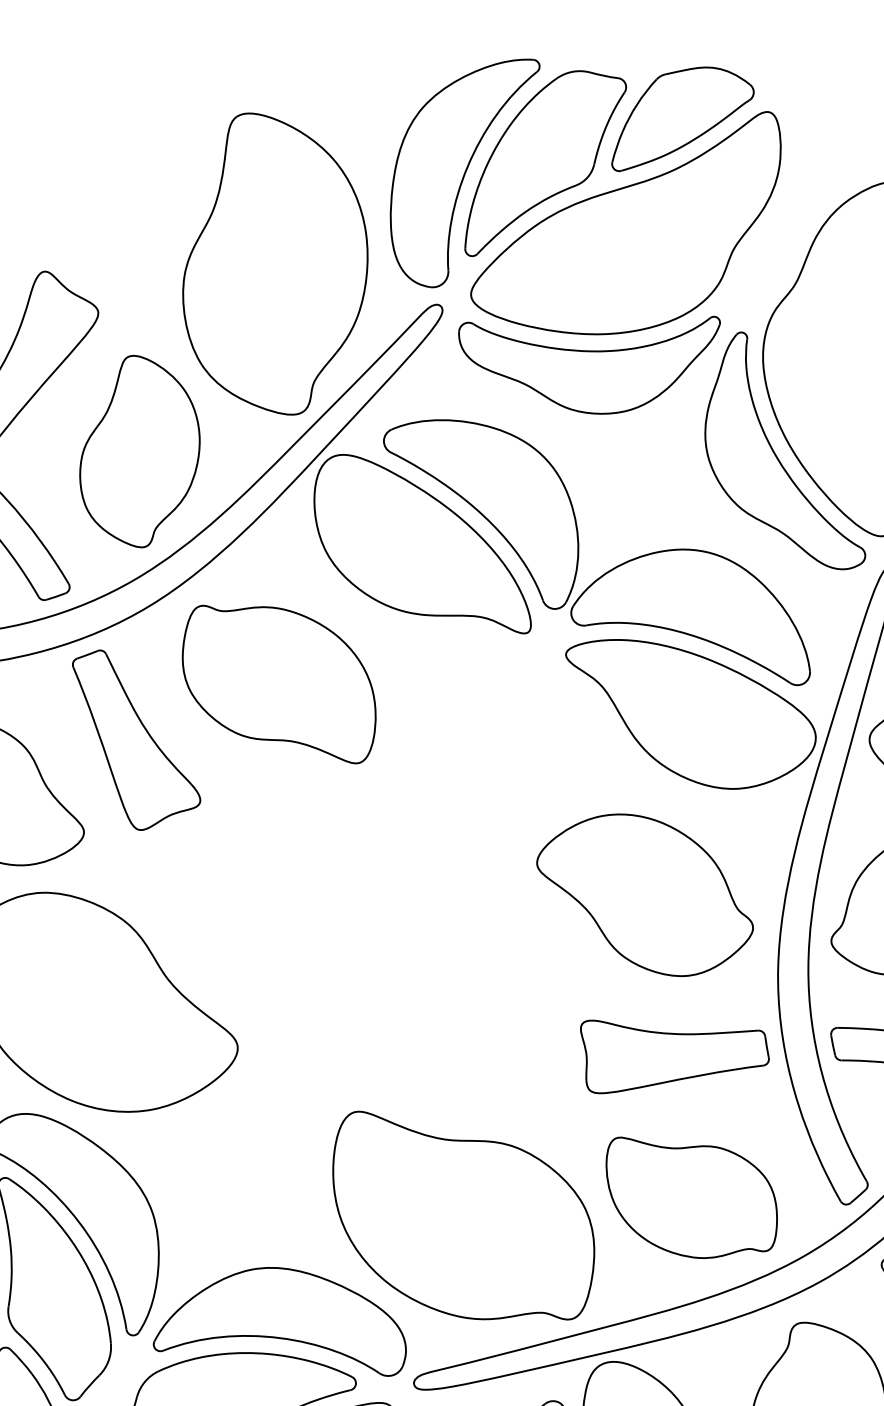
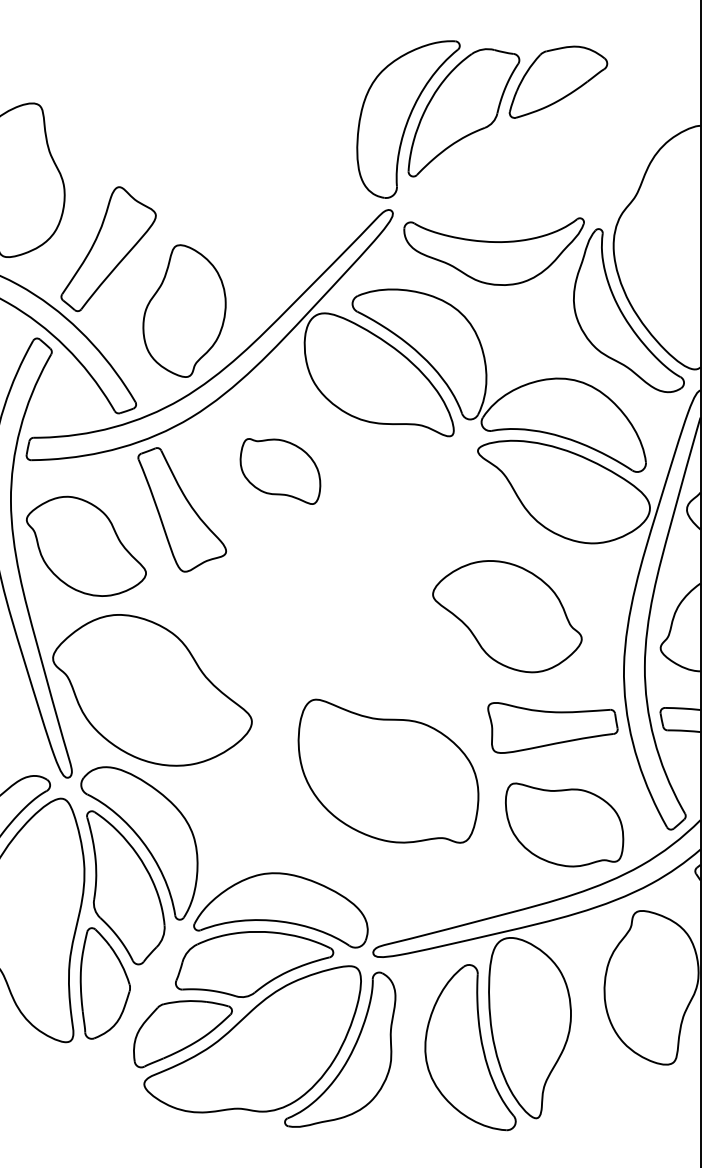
part: (624, 222) -> (518, 153), removed
part: (274, 263) -> (277, 181), removed
part: (279, 684) -> (280, 471), size x0.6
part: (645, 895) -> (507, 616), moved
part: (463, 1214) -> (388, 770), moved

